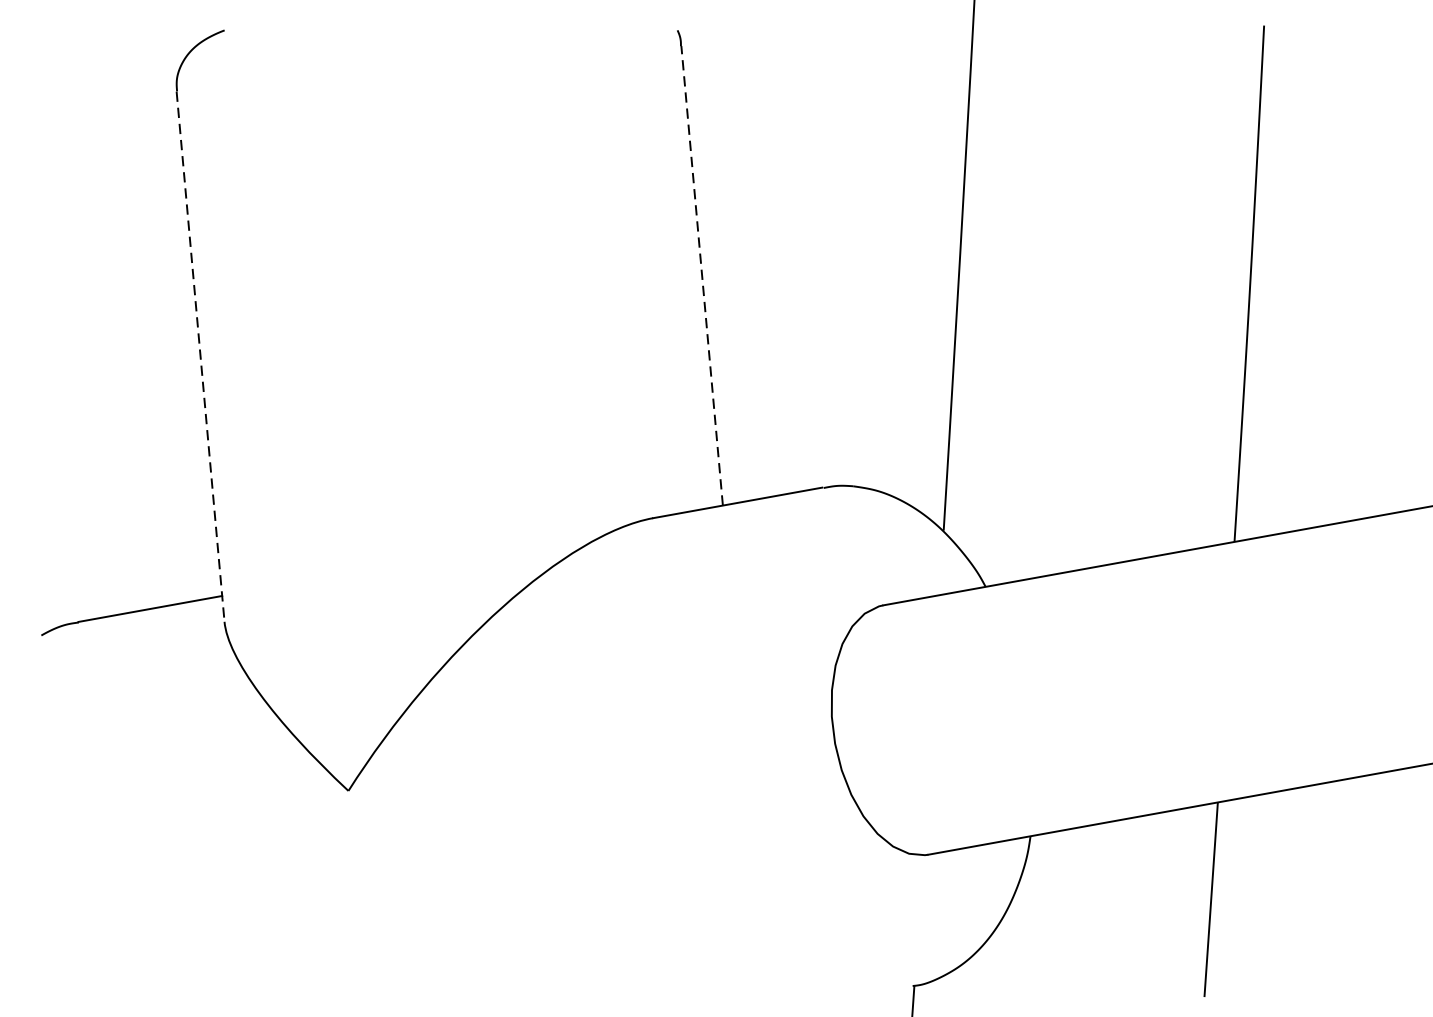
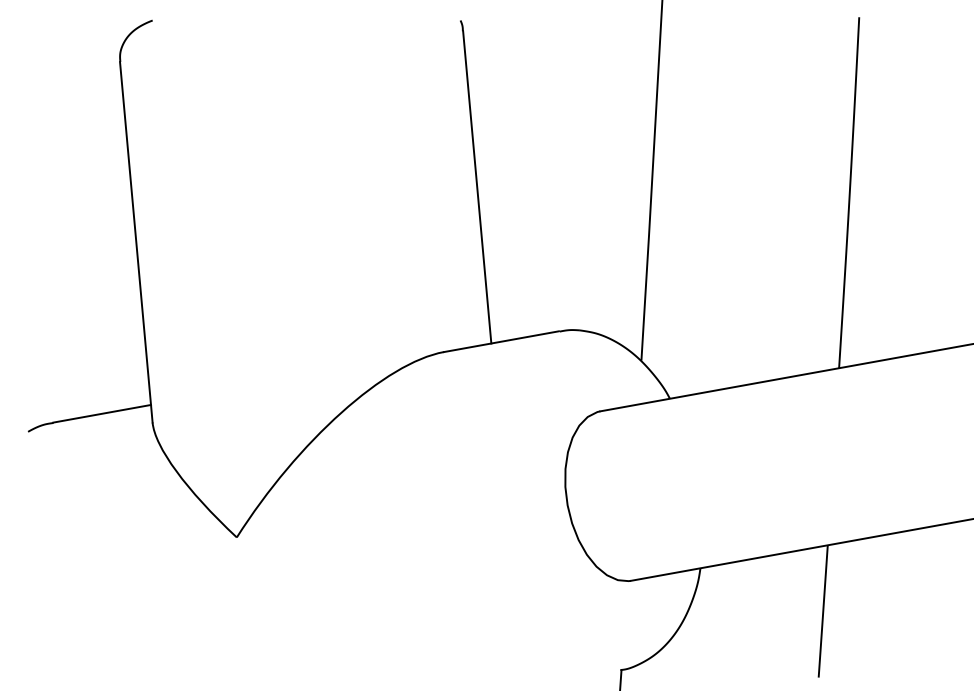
line: (702, 276) -> (477, 187), dashed -> solid
line: (200, 356) -> (136, 242), dashed -> solid

